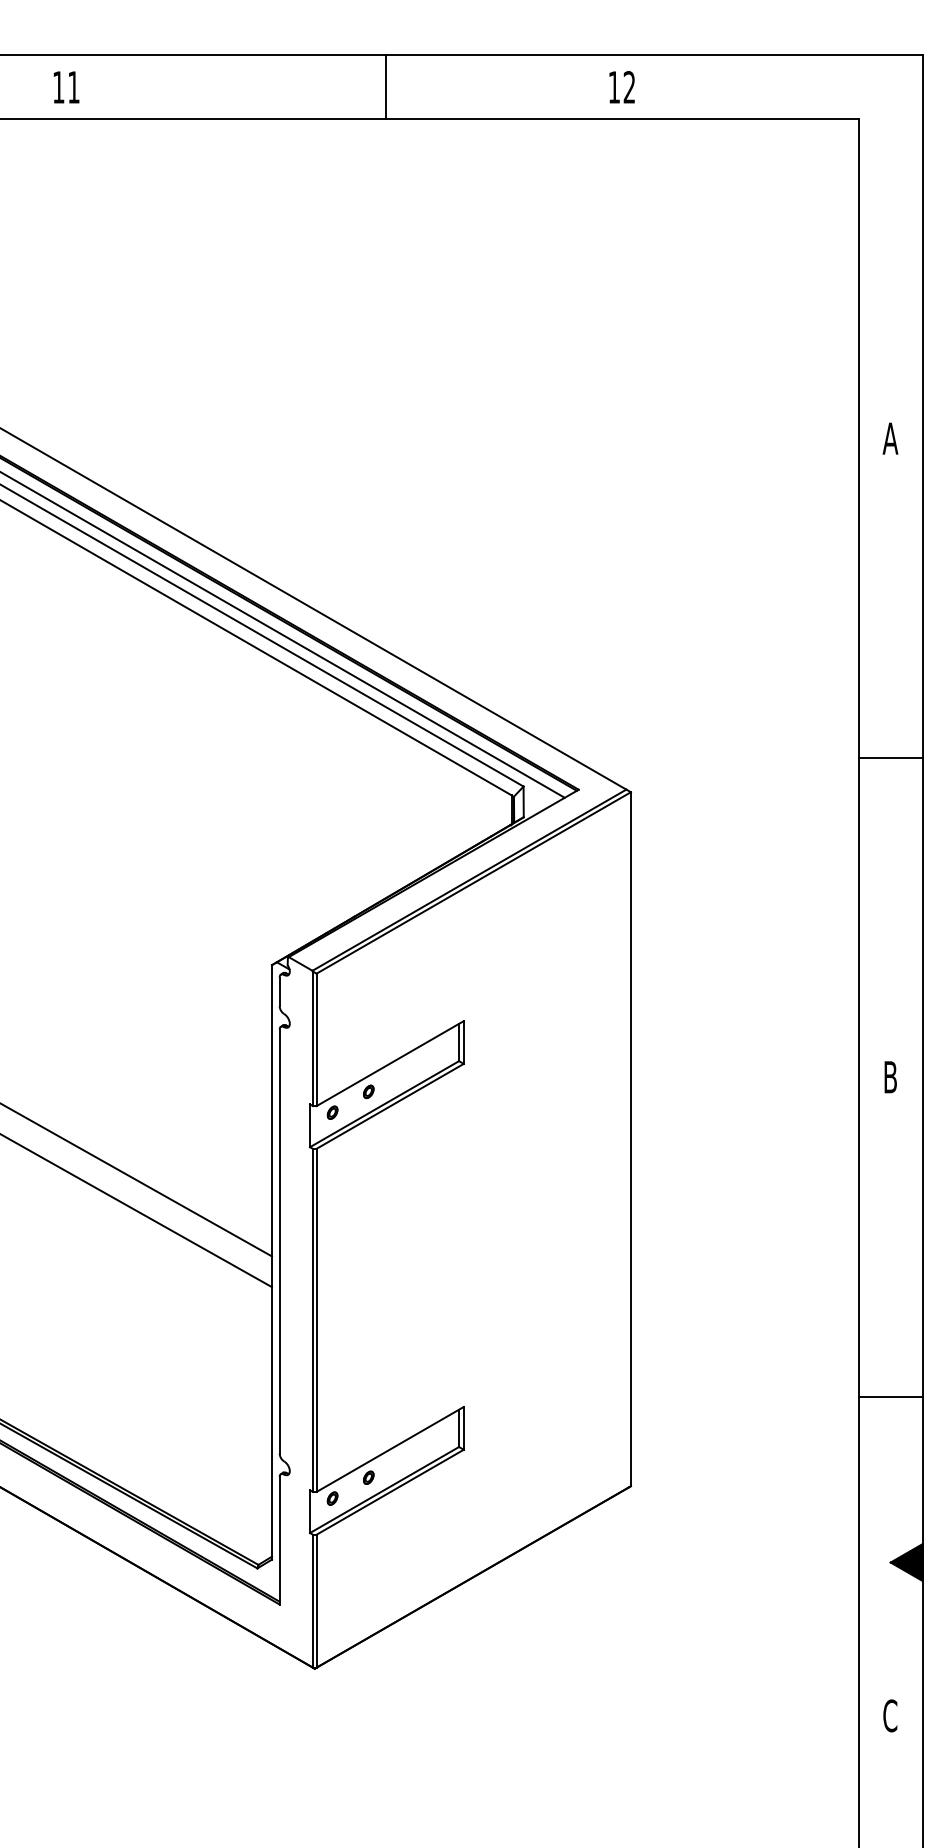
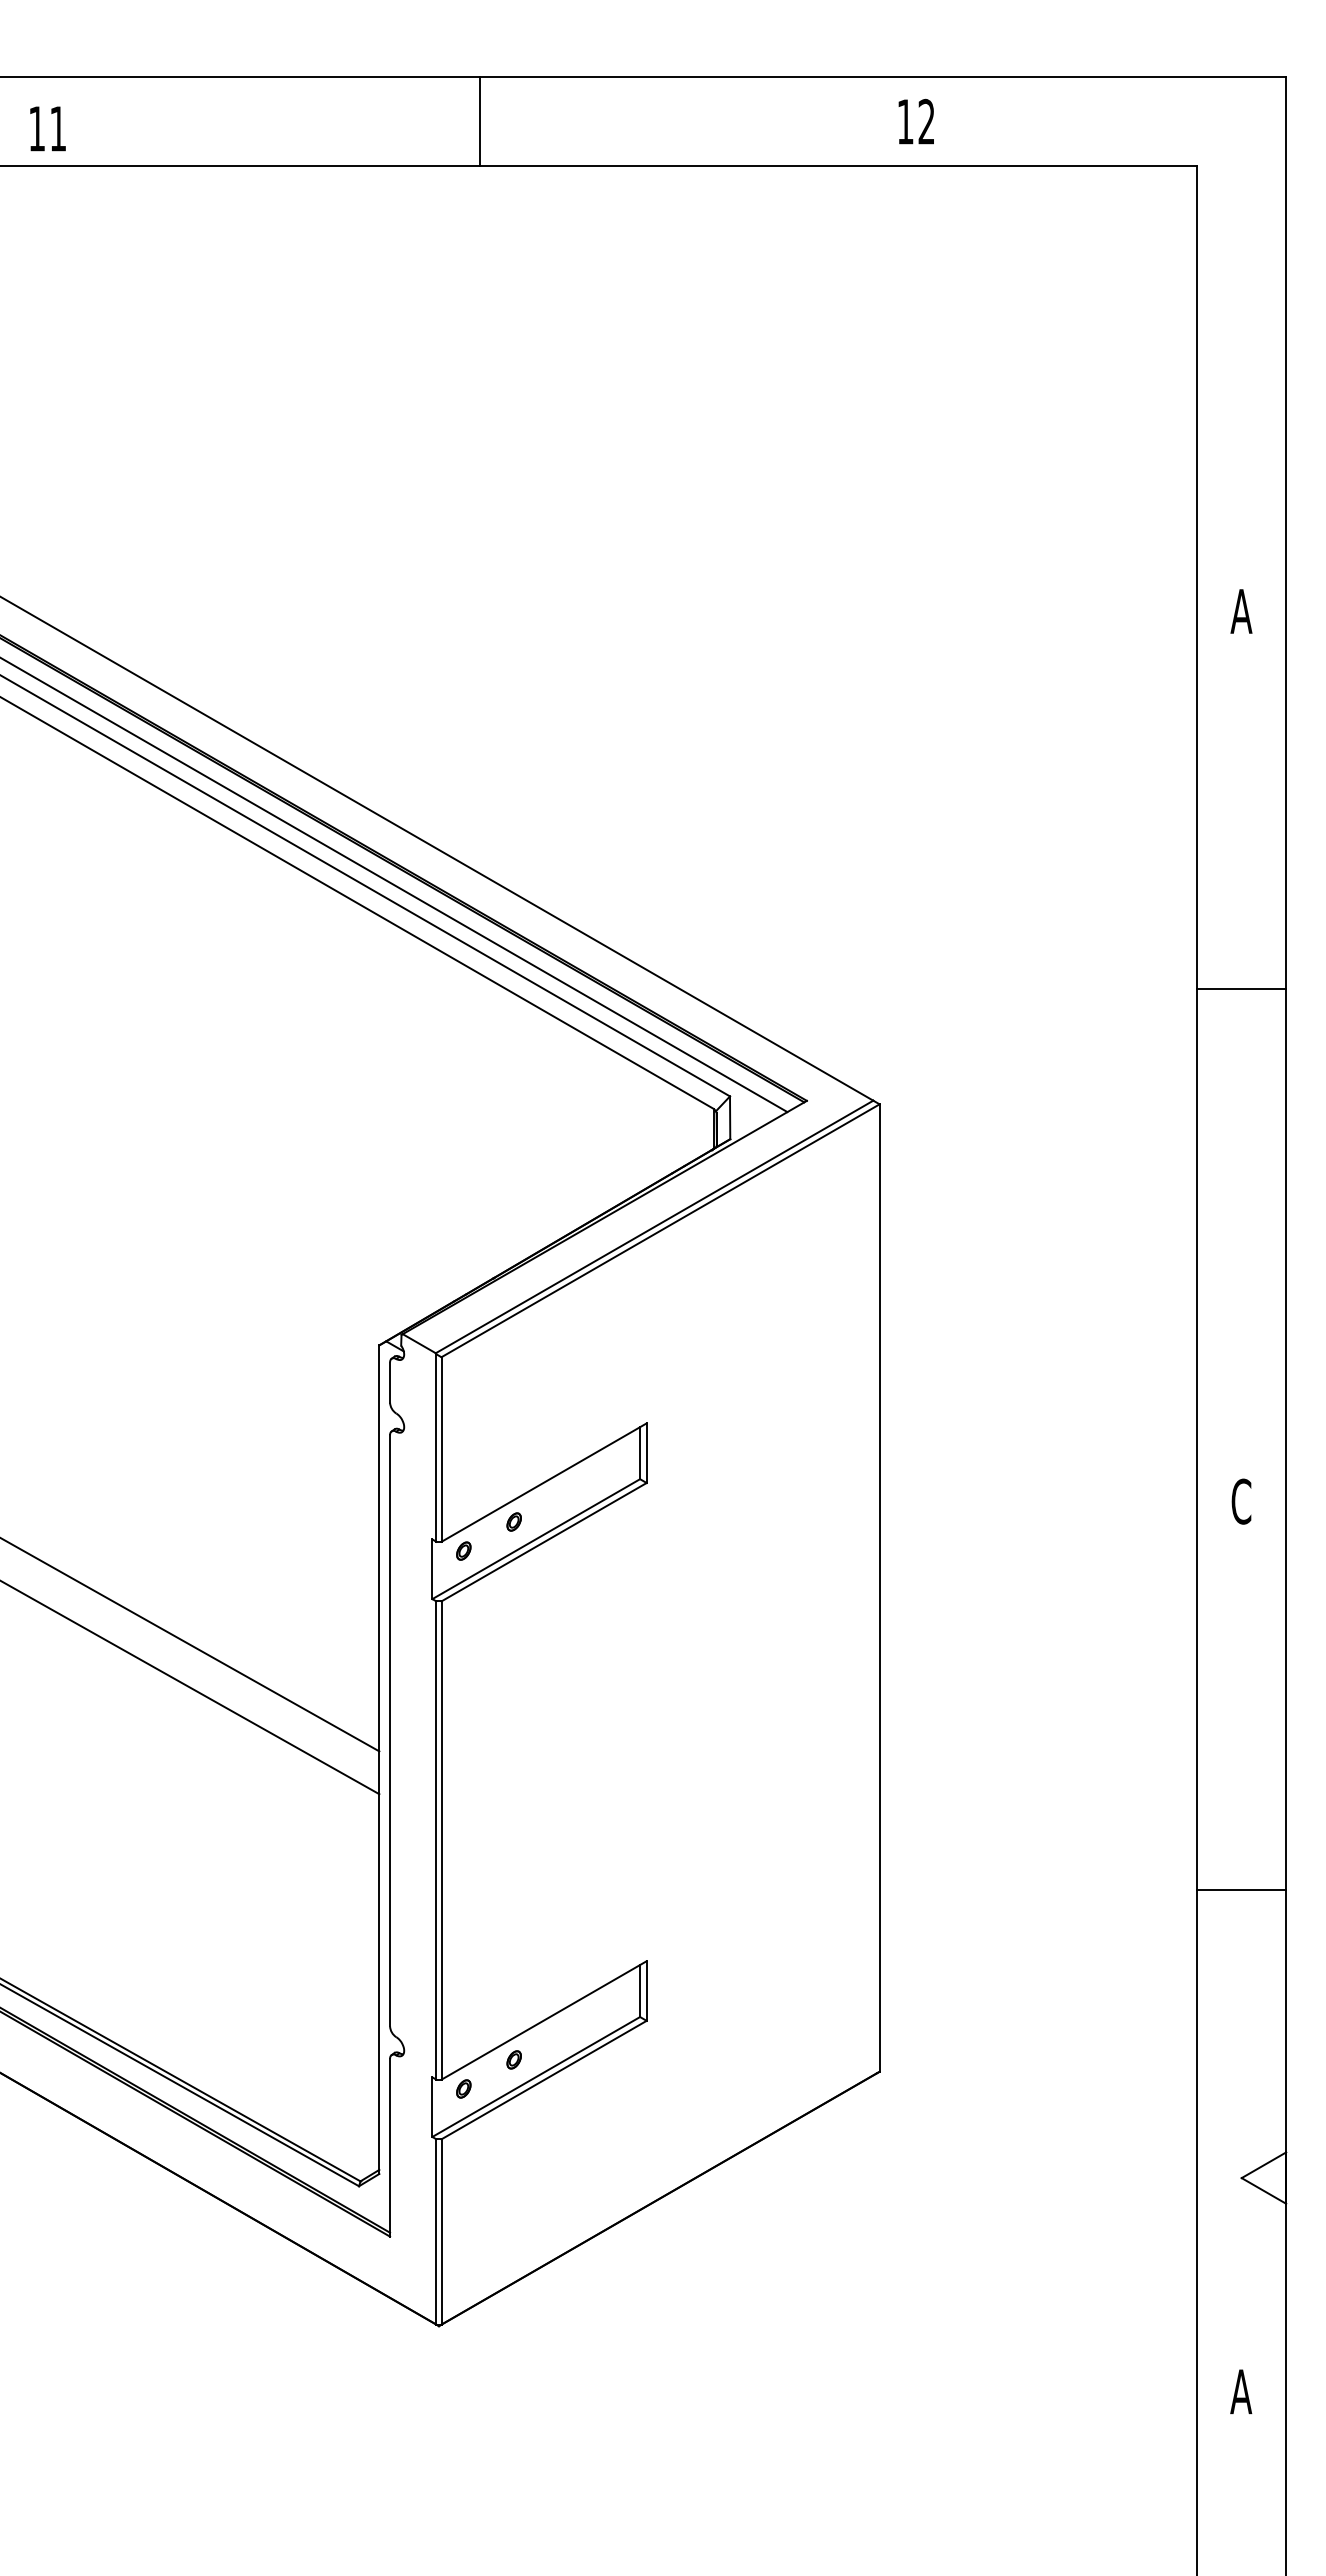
text: (66, 87) -> (47, 128), moved
line: (386, 87) -> (480, 121), moved
text: (621, 87) -> (915, 121), moved
line: (890, 757) -> (1241, 989), moved
text: (890, 1077) -> (1241, 1501), B -> C
line: (890, 1396) -> (1241, 1889), moved
fill: (906, 1562) -> (1263, 2177), removed
text: (890, 1715) -> (1241, 2391), C -> A

